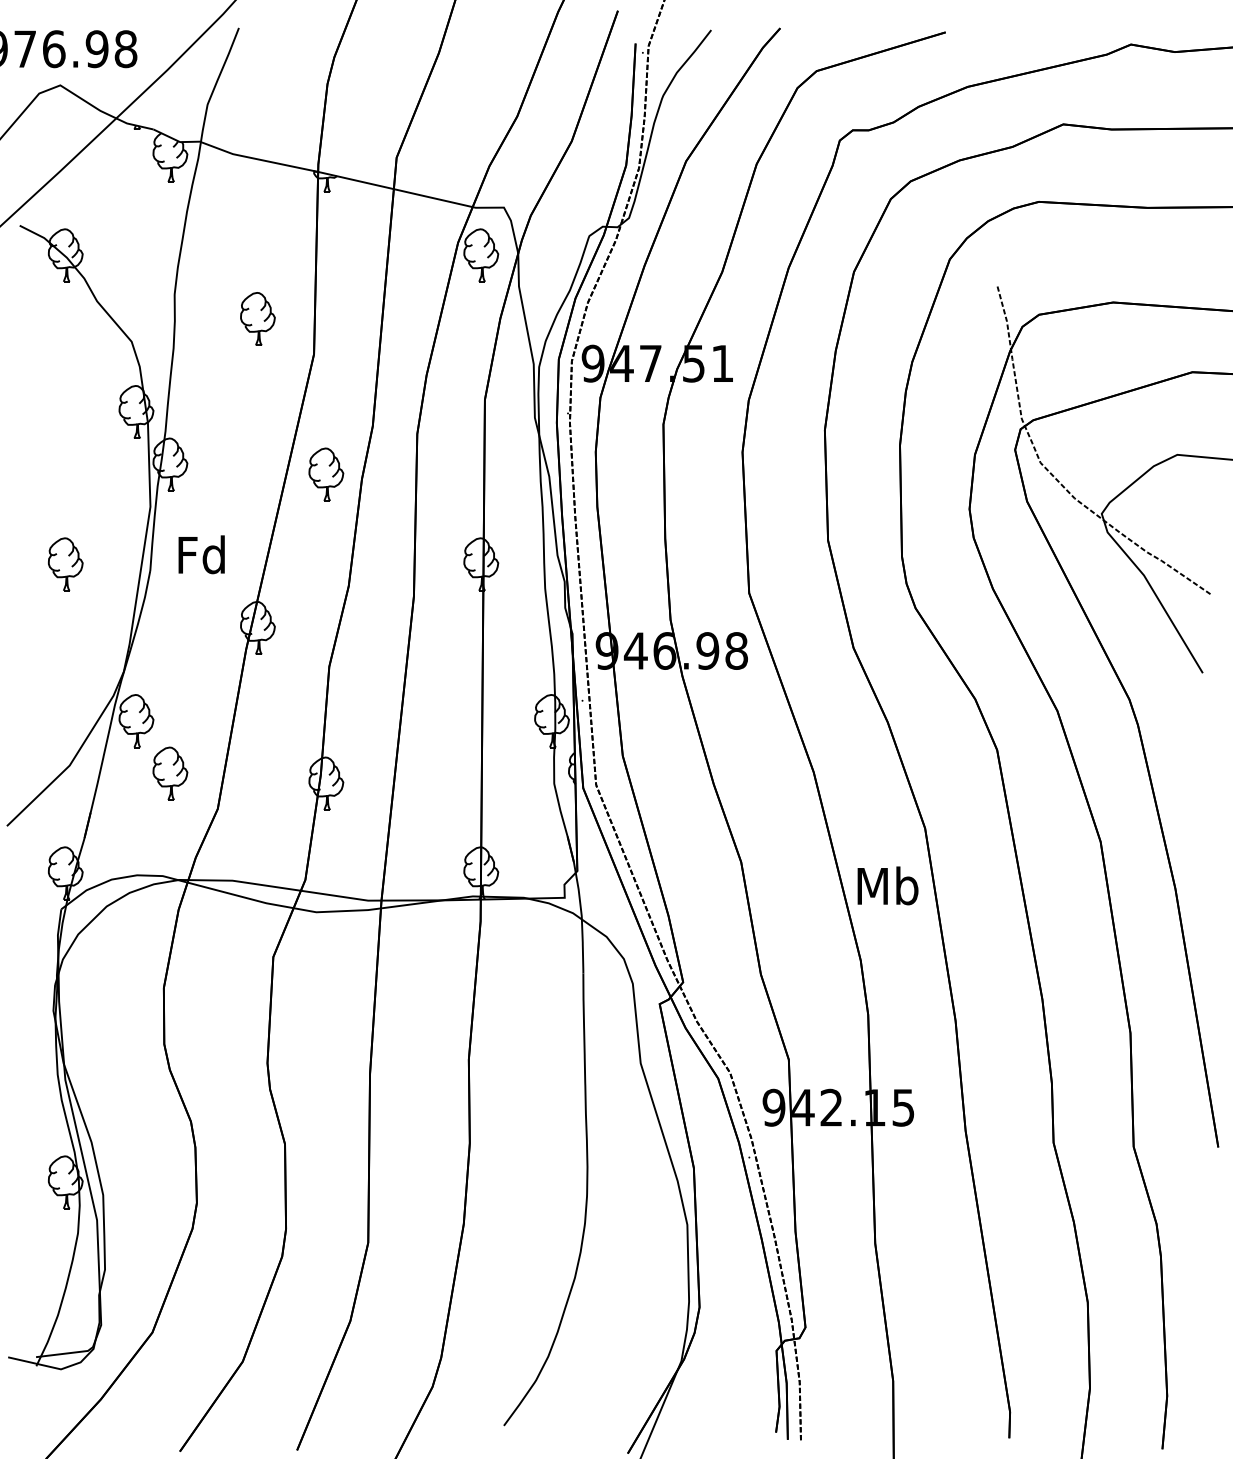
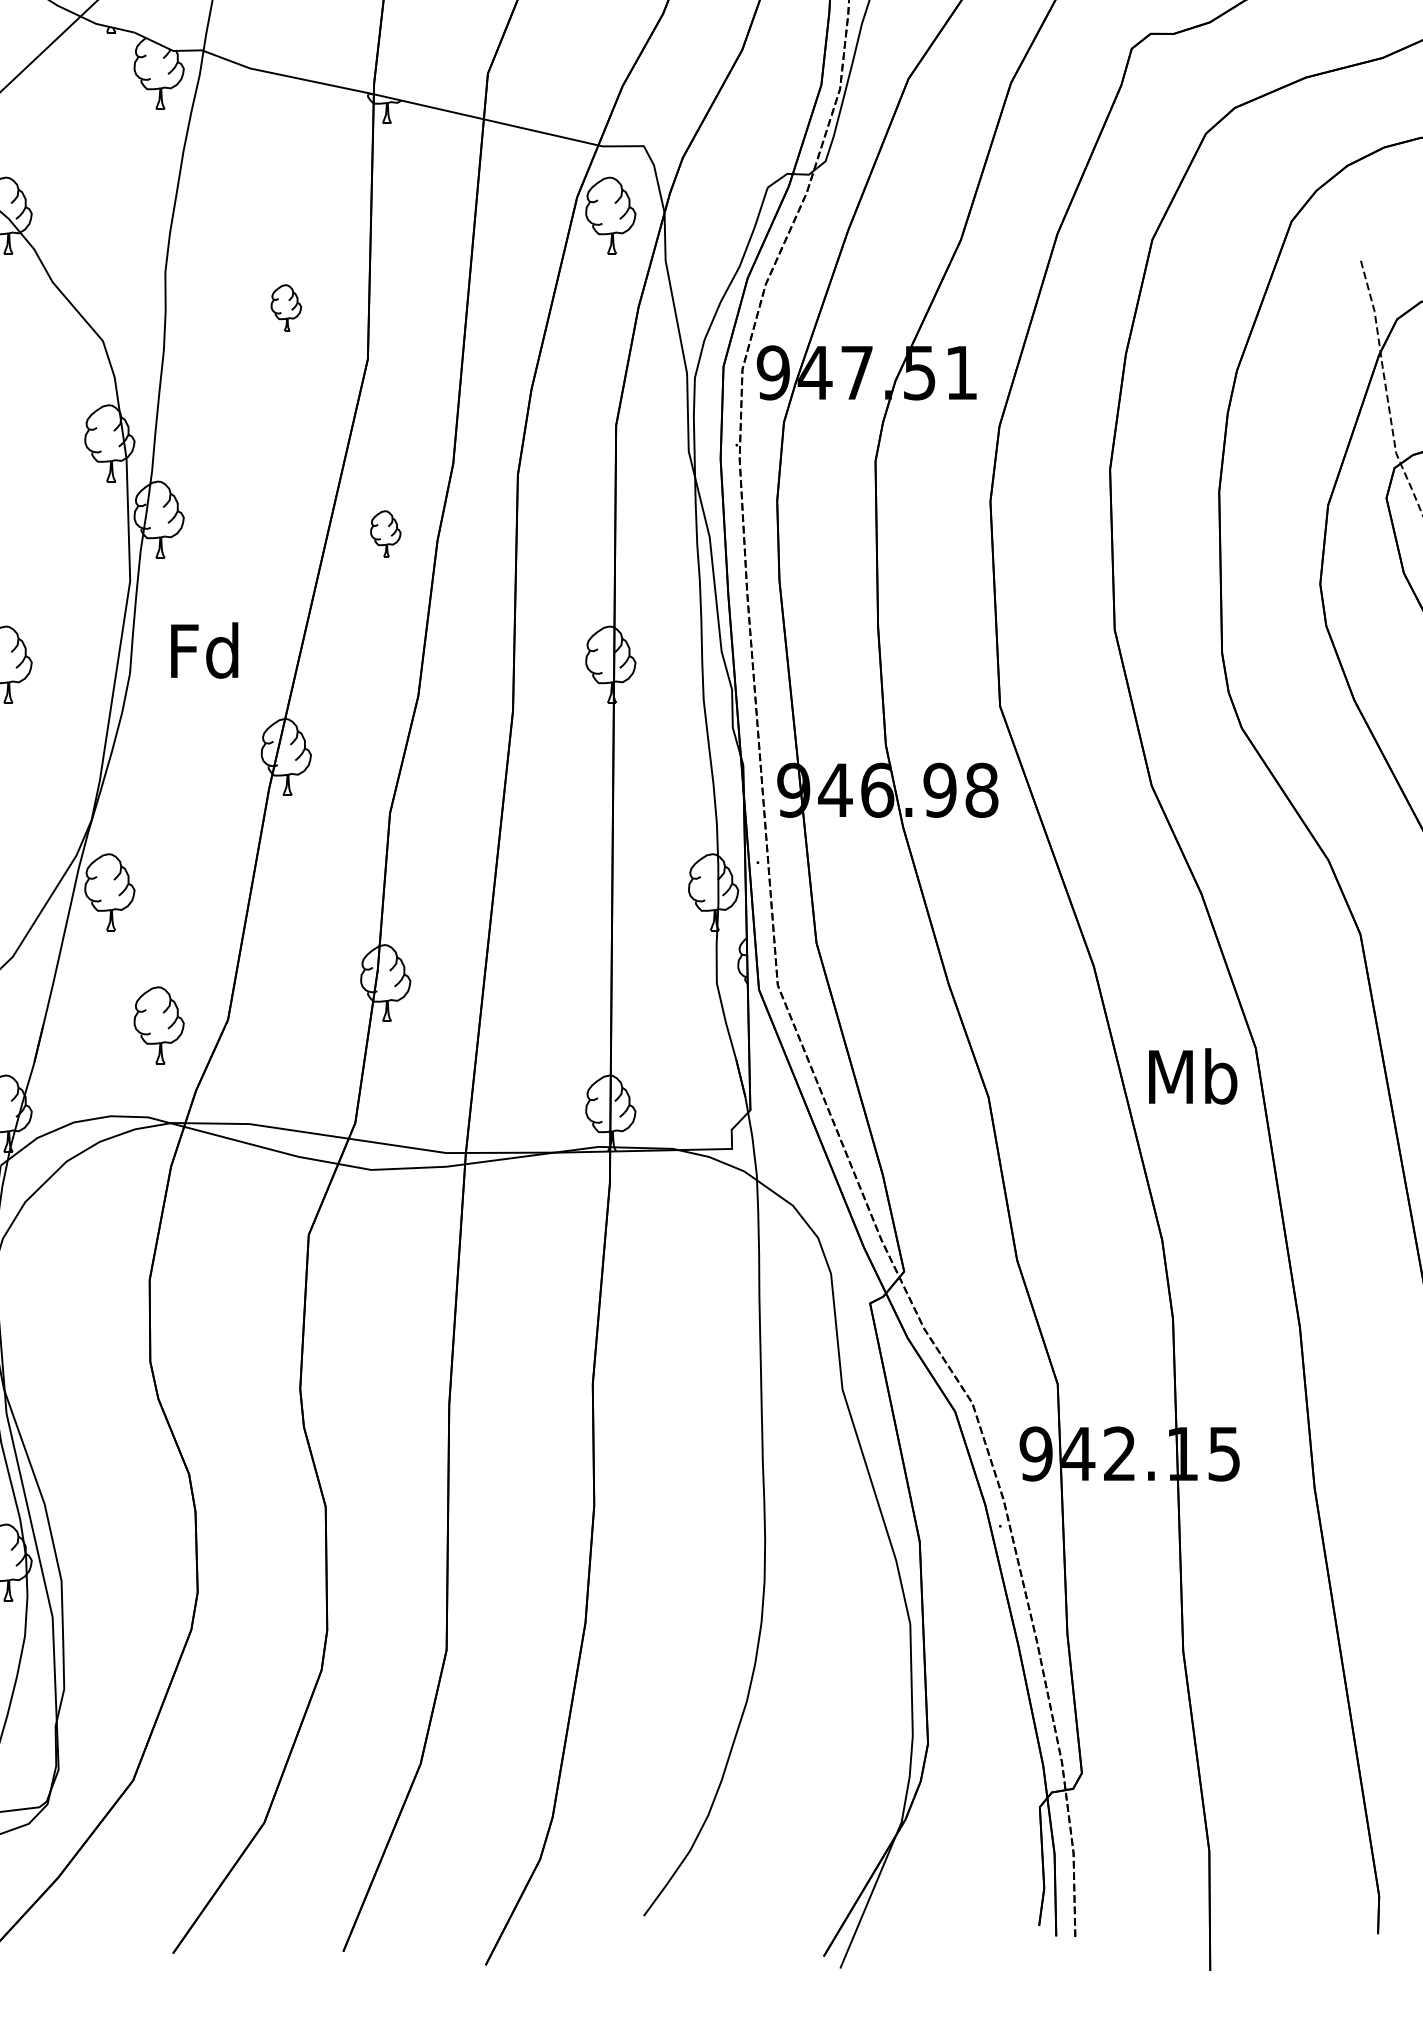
part: (257, 318) -> (285, 307), size x0.6
part: (326, 474) -> (385, 533), size x0.6
part: (170, 773) -> (159, 1024), moved
text: (887, 885) -> (1192, 1075), moved

